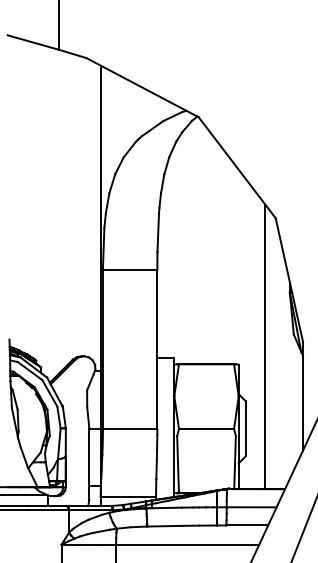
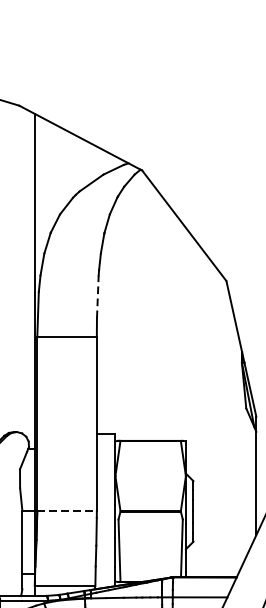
line: (158, 232) -> (98, 296), solid -> dashed
line: (265, 346) -> (215, 421), removed
line: (130, 428) -> (67, 511), solid -> dashed

